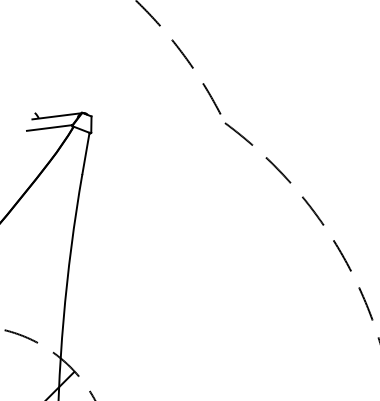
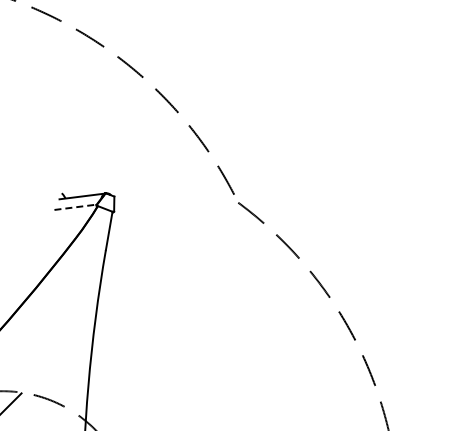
line: (50, 128) -> (76, 207), solid -> dashed

